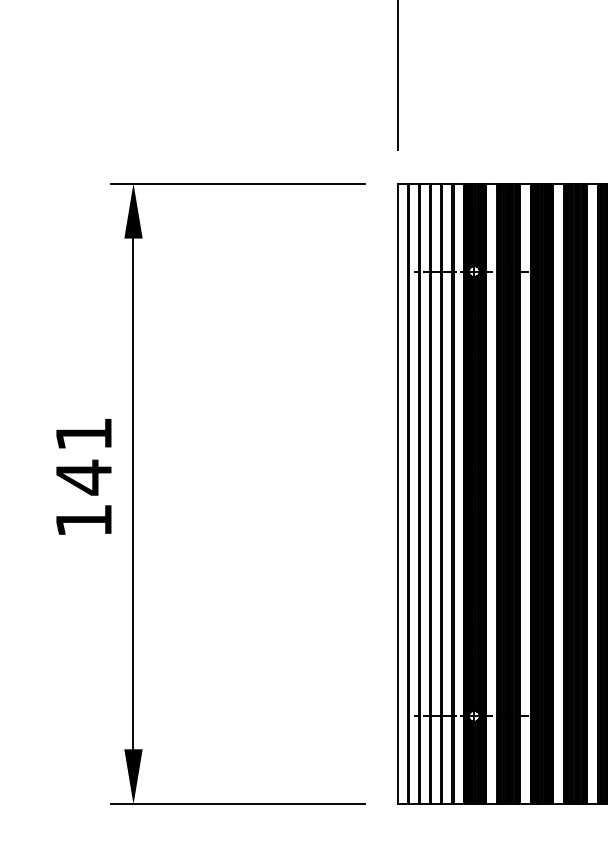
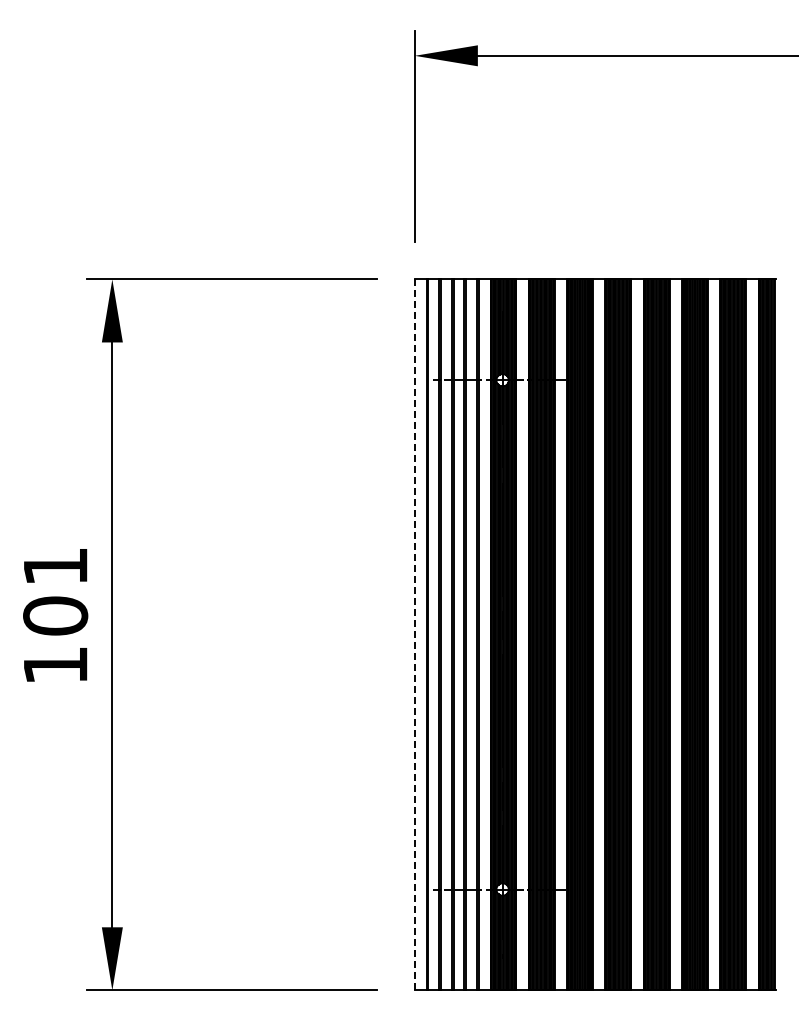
text: (83, 476) -> (55, 615), 141 -> 101
line: (397, 494) -> (414, 635), solid -> dashed

